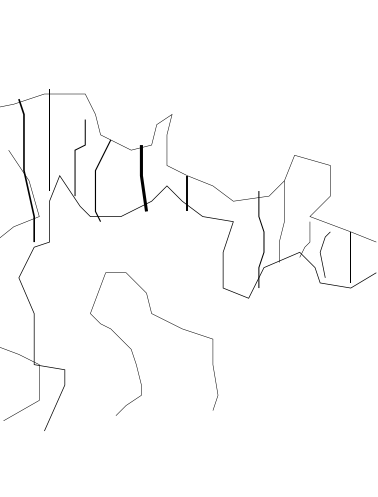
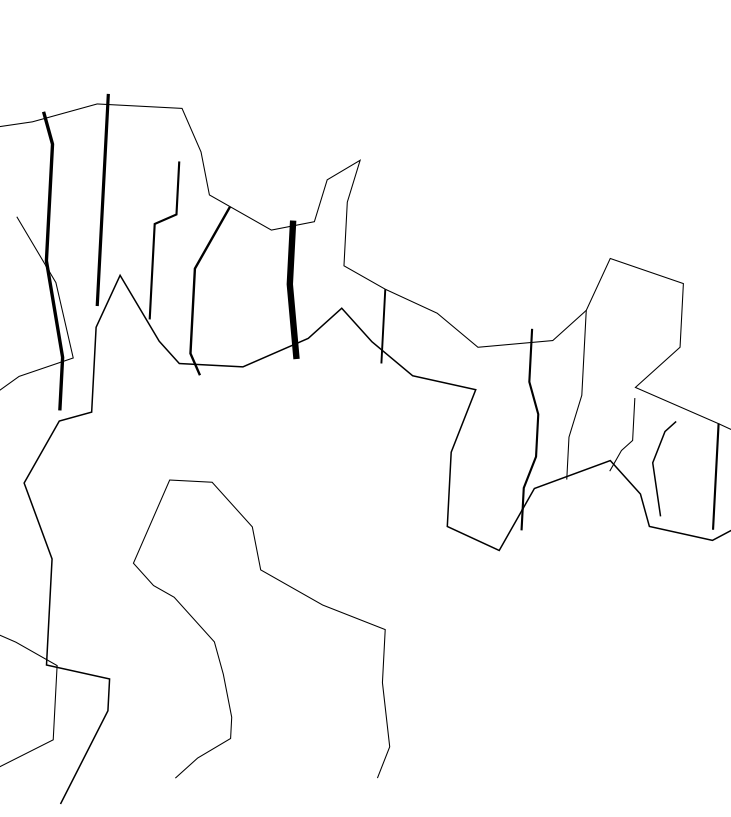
curve: (132, 351) -> (216, 646), moved

